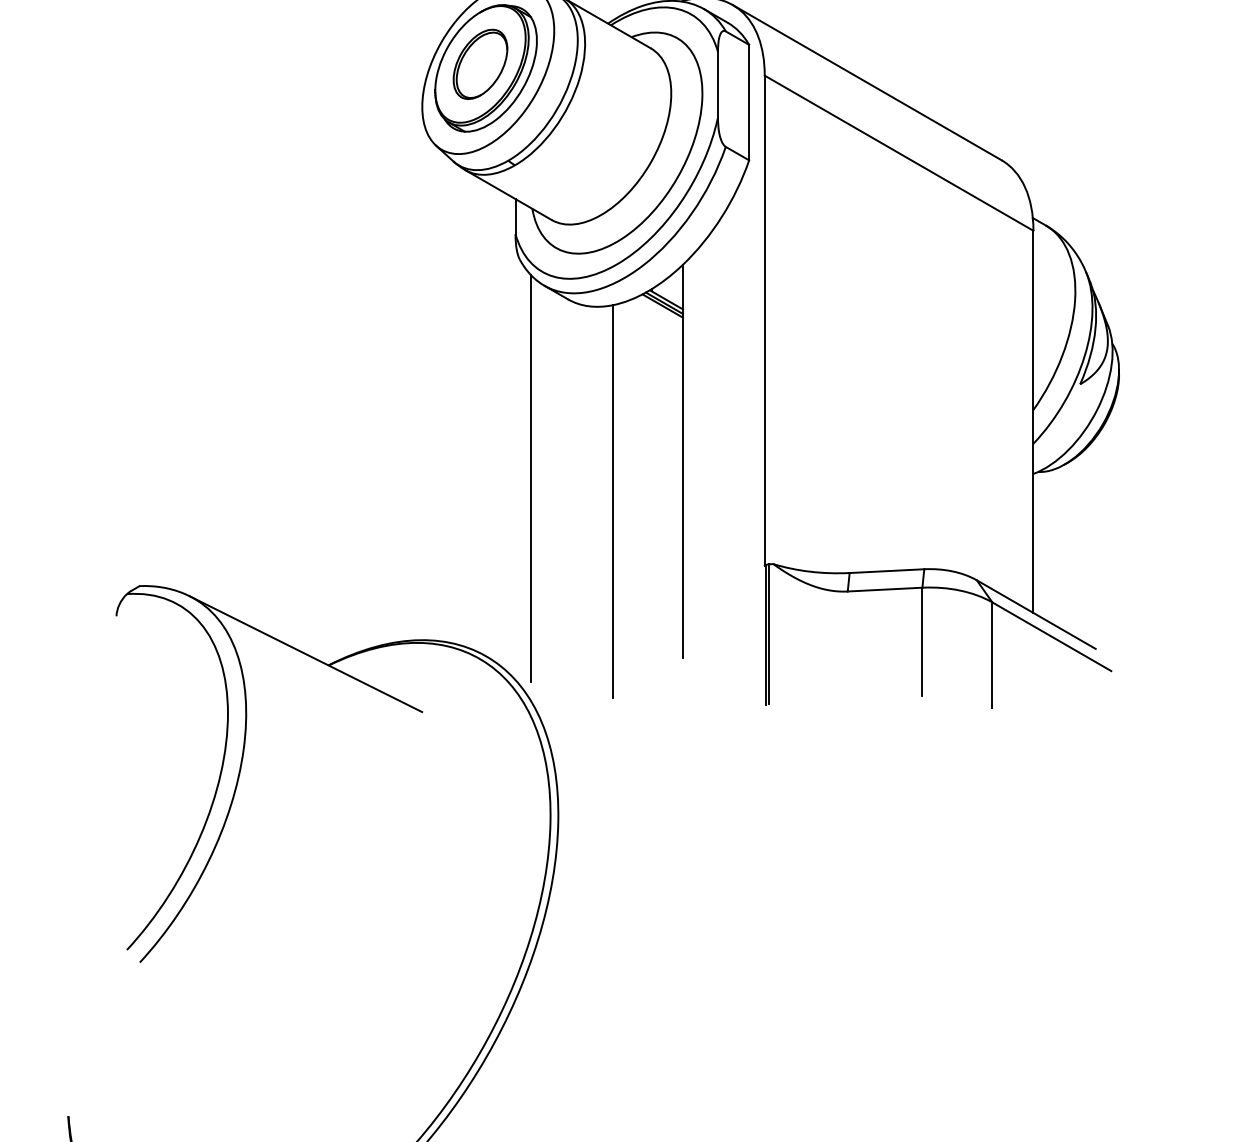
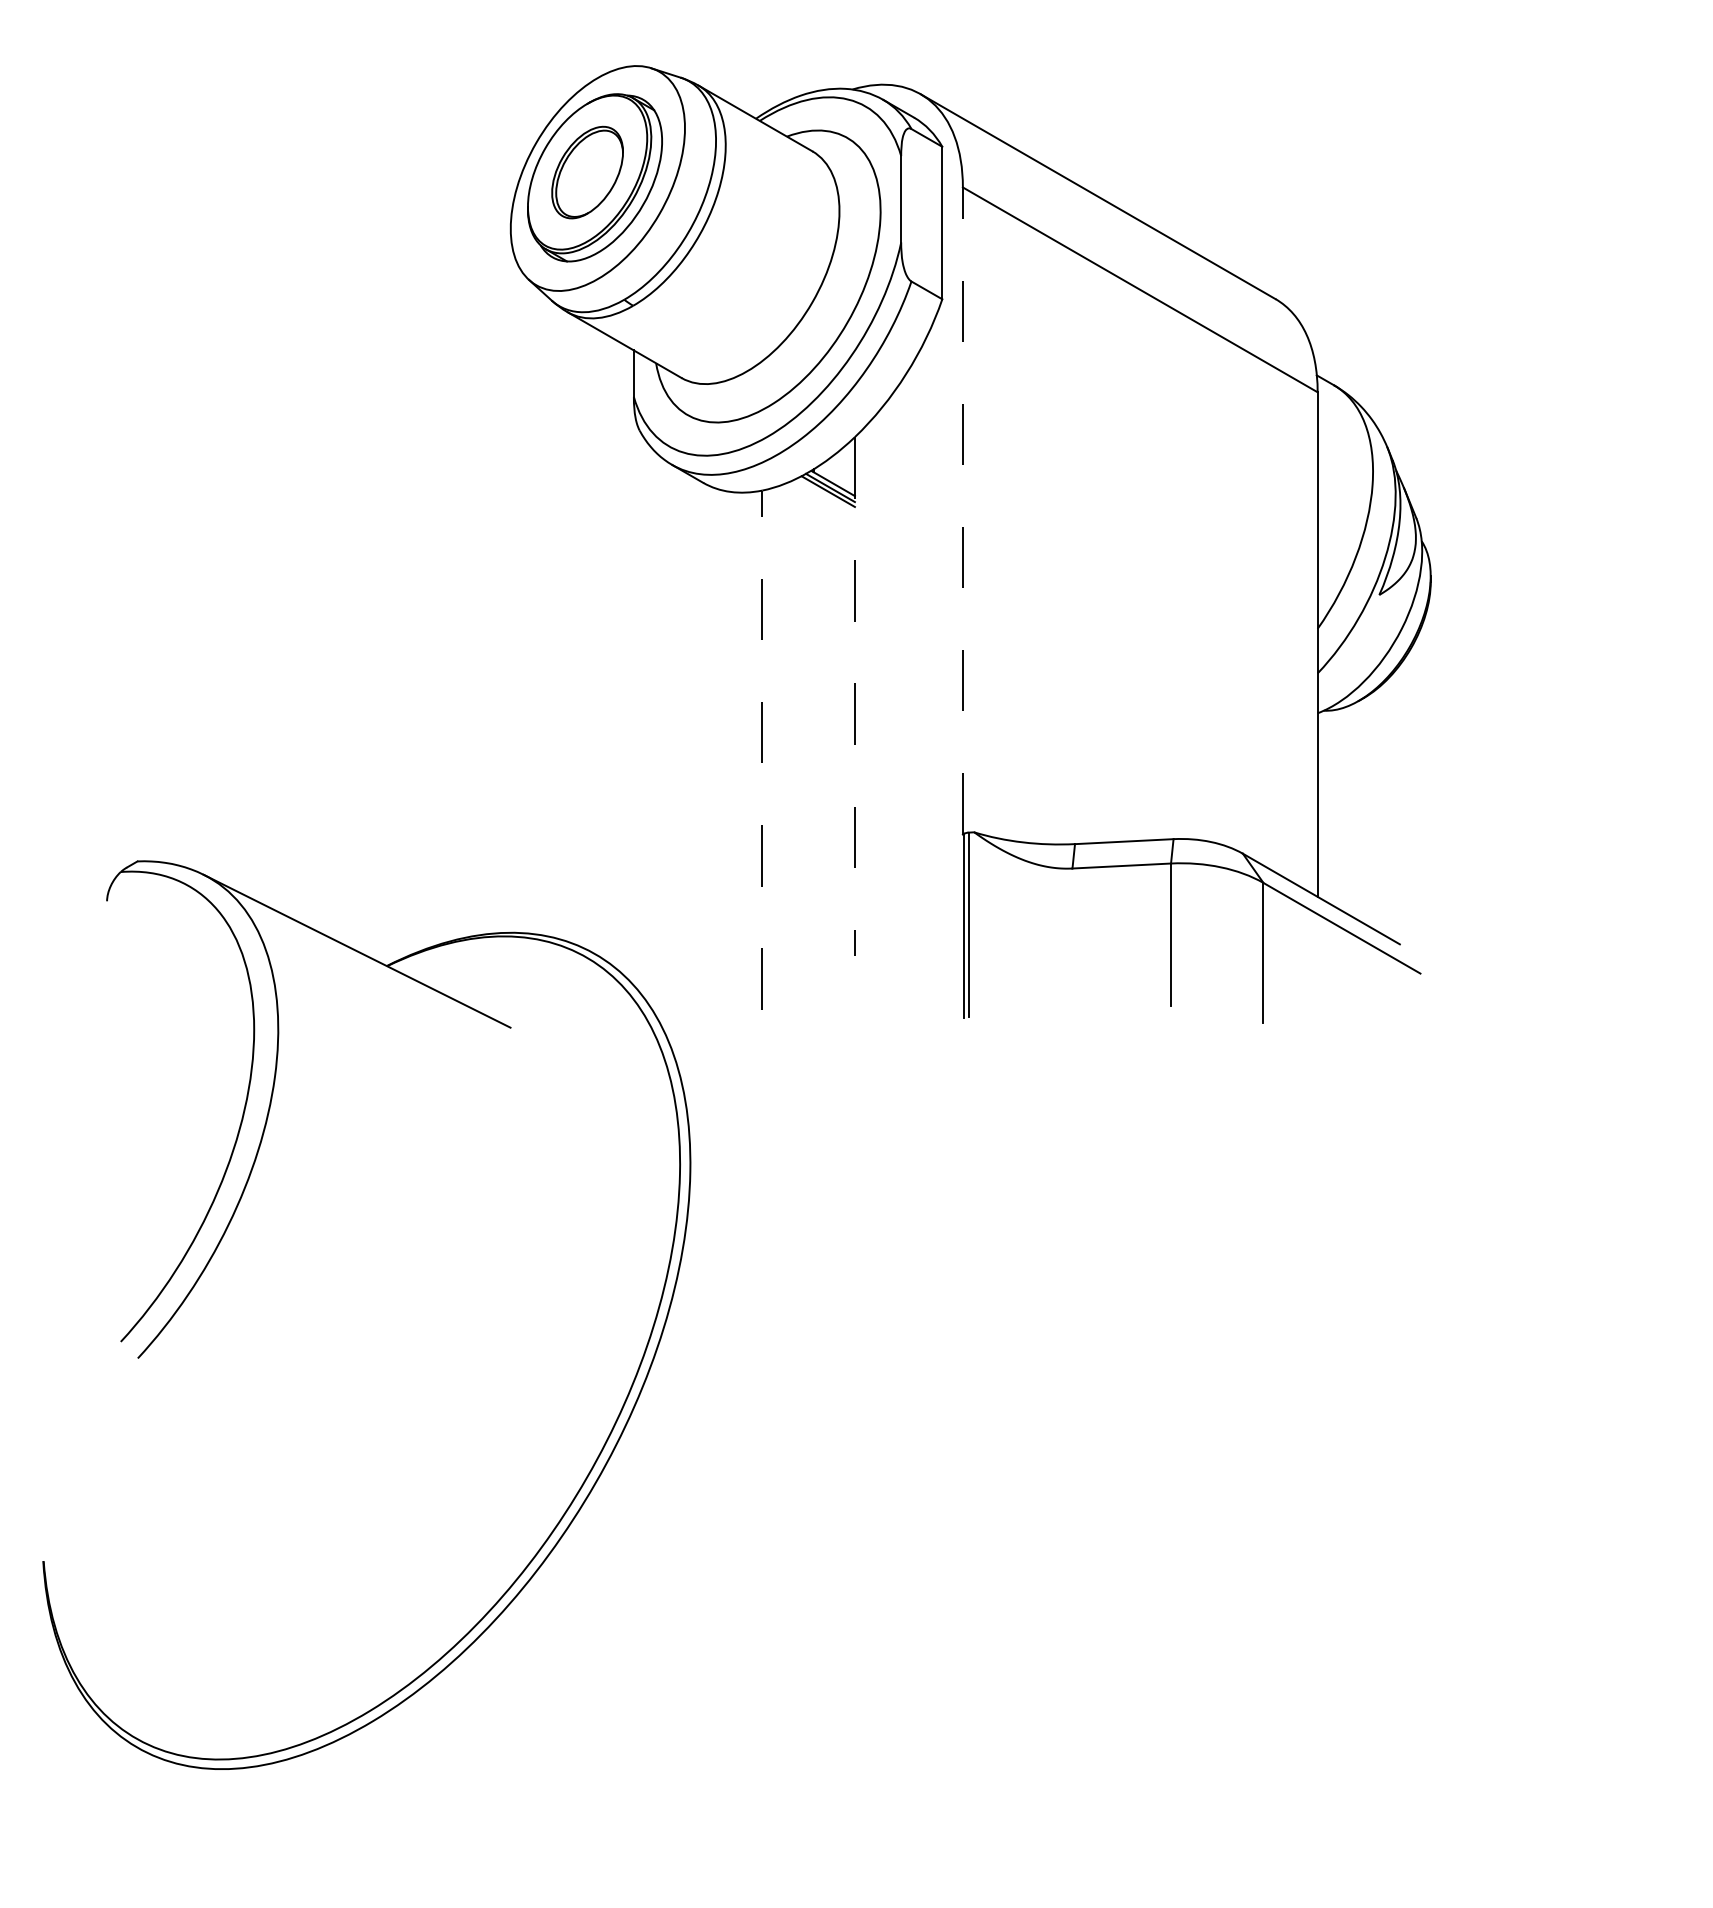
line: (764, 321) -> (962, 511), solid -> dashed
line: (682, 461) -> (854, 696), solid -> dashed
line: (531, 478) -> (654, 719), removed
line: (612, 502) -> (762, 750), solid -> dashed

